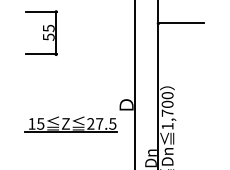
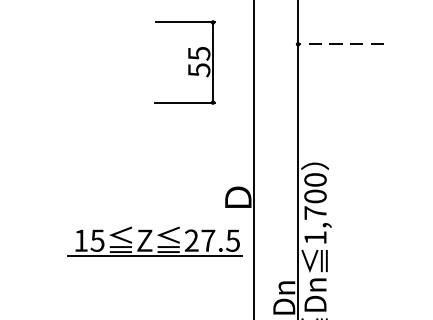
line: (180, 23) -> (339, 44), solid -> dashed
part: (41, 32) -> (185, 61), moved
part: (70, 124) -> (153, 241), moved

